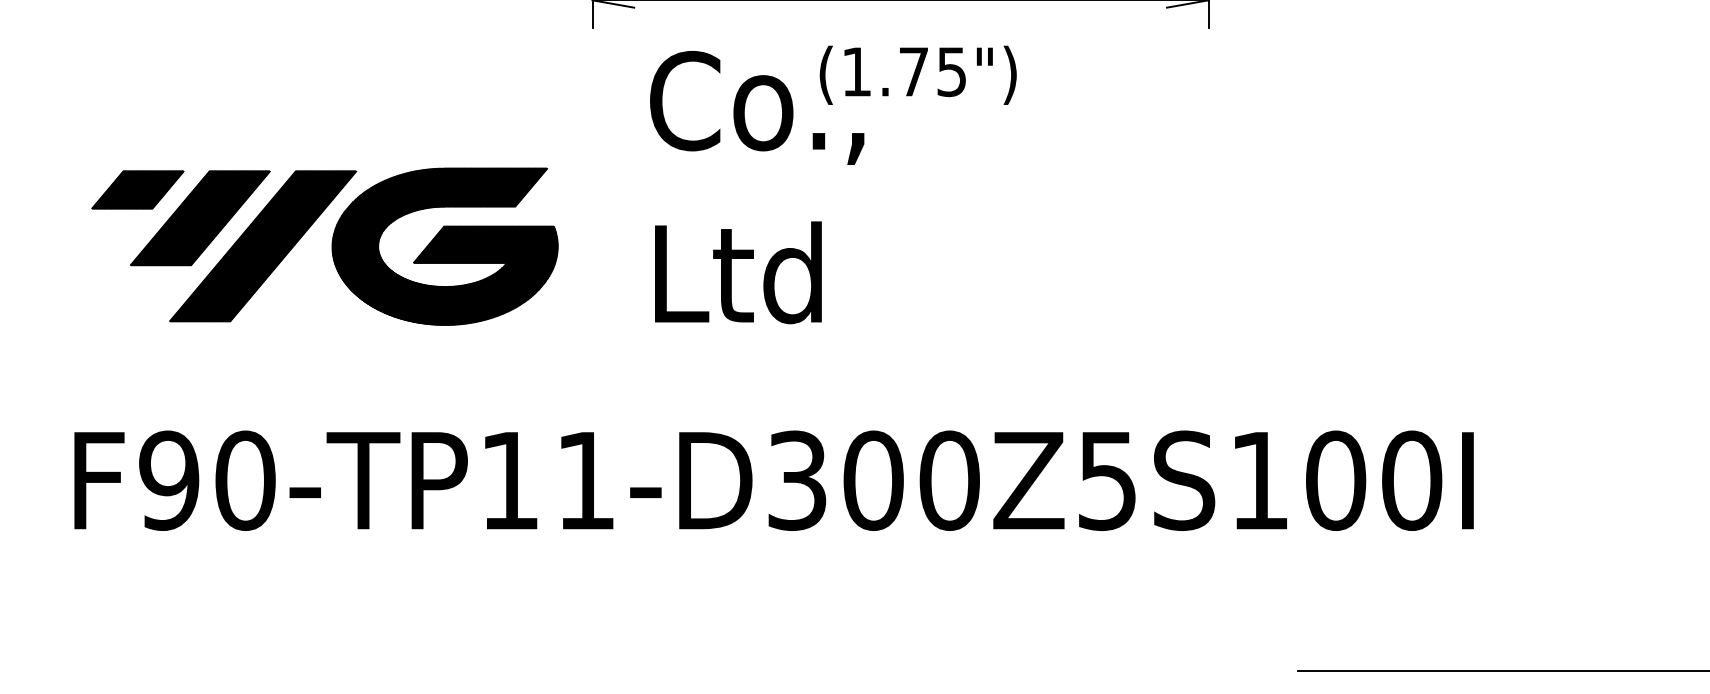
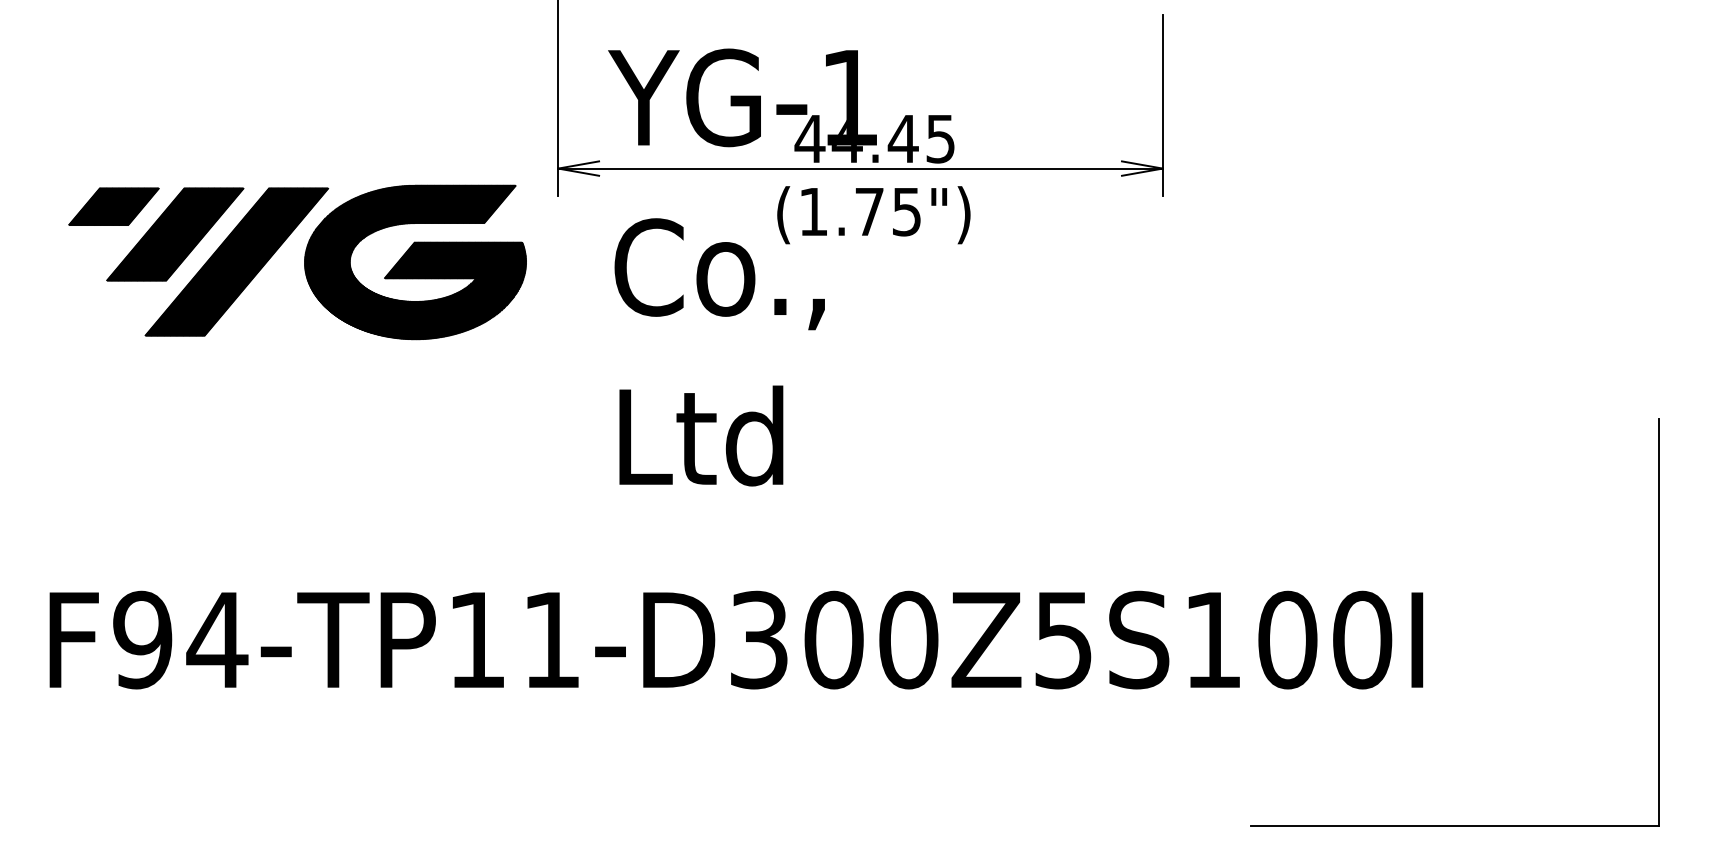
text: (917, 75) -> (873, 215), moved
part: (332, 246) -> (304, 262), moved
text: (245, 480) -> (217, 639), F90-TP11-D300Z5S100I -> F94-TP11-D300Z5S100I

